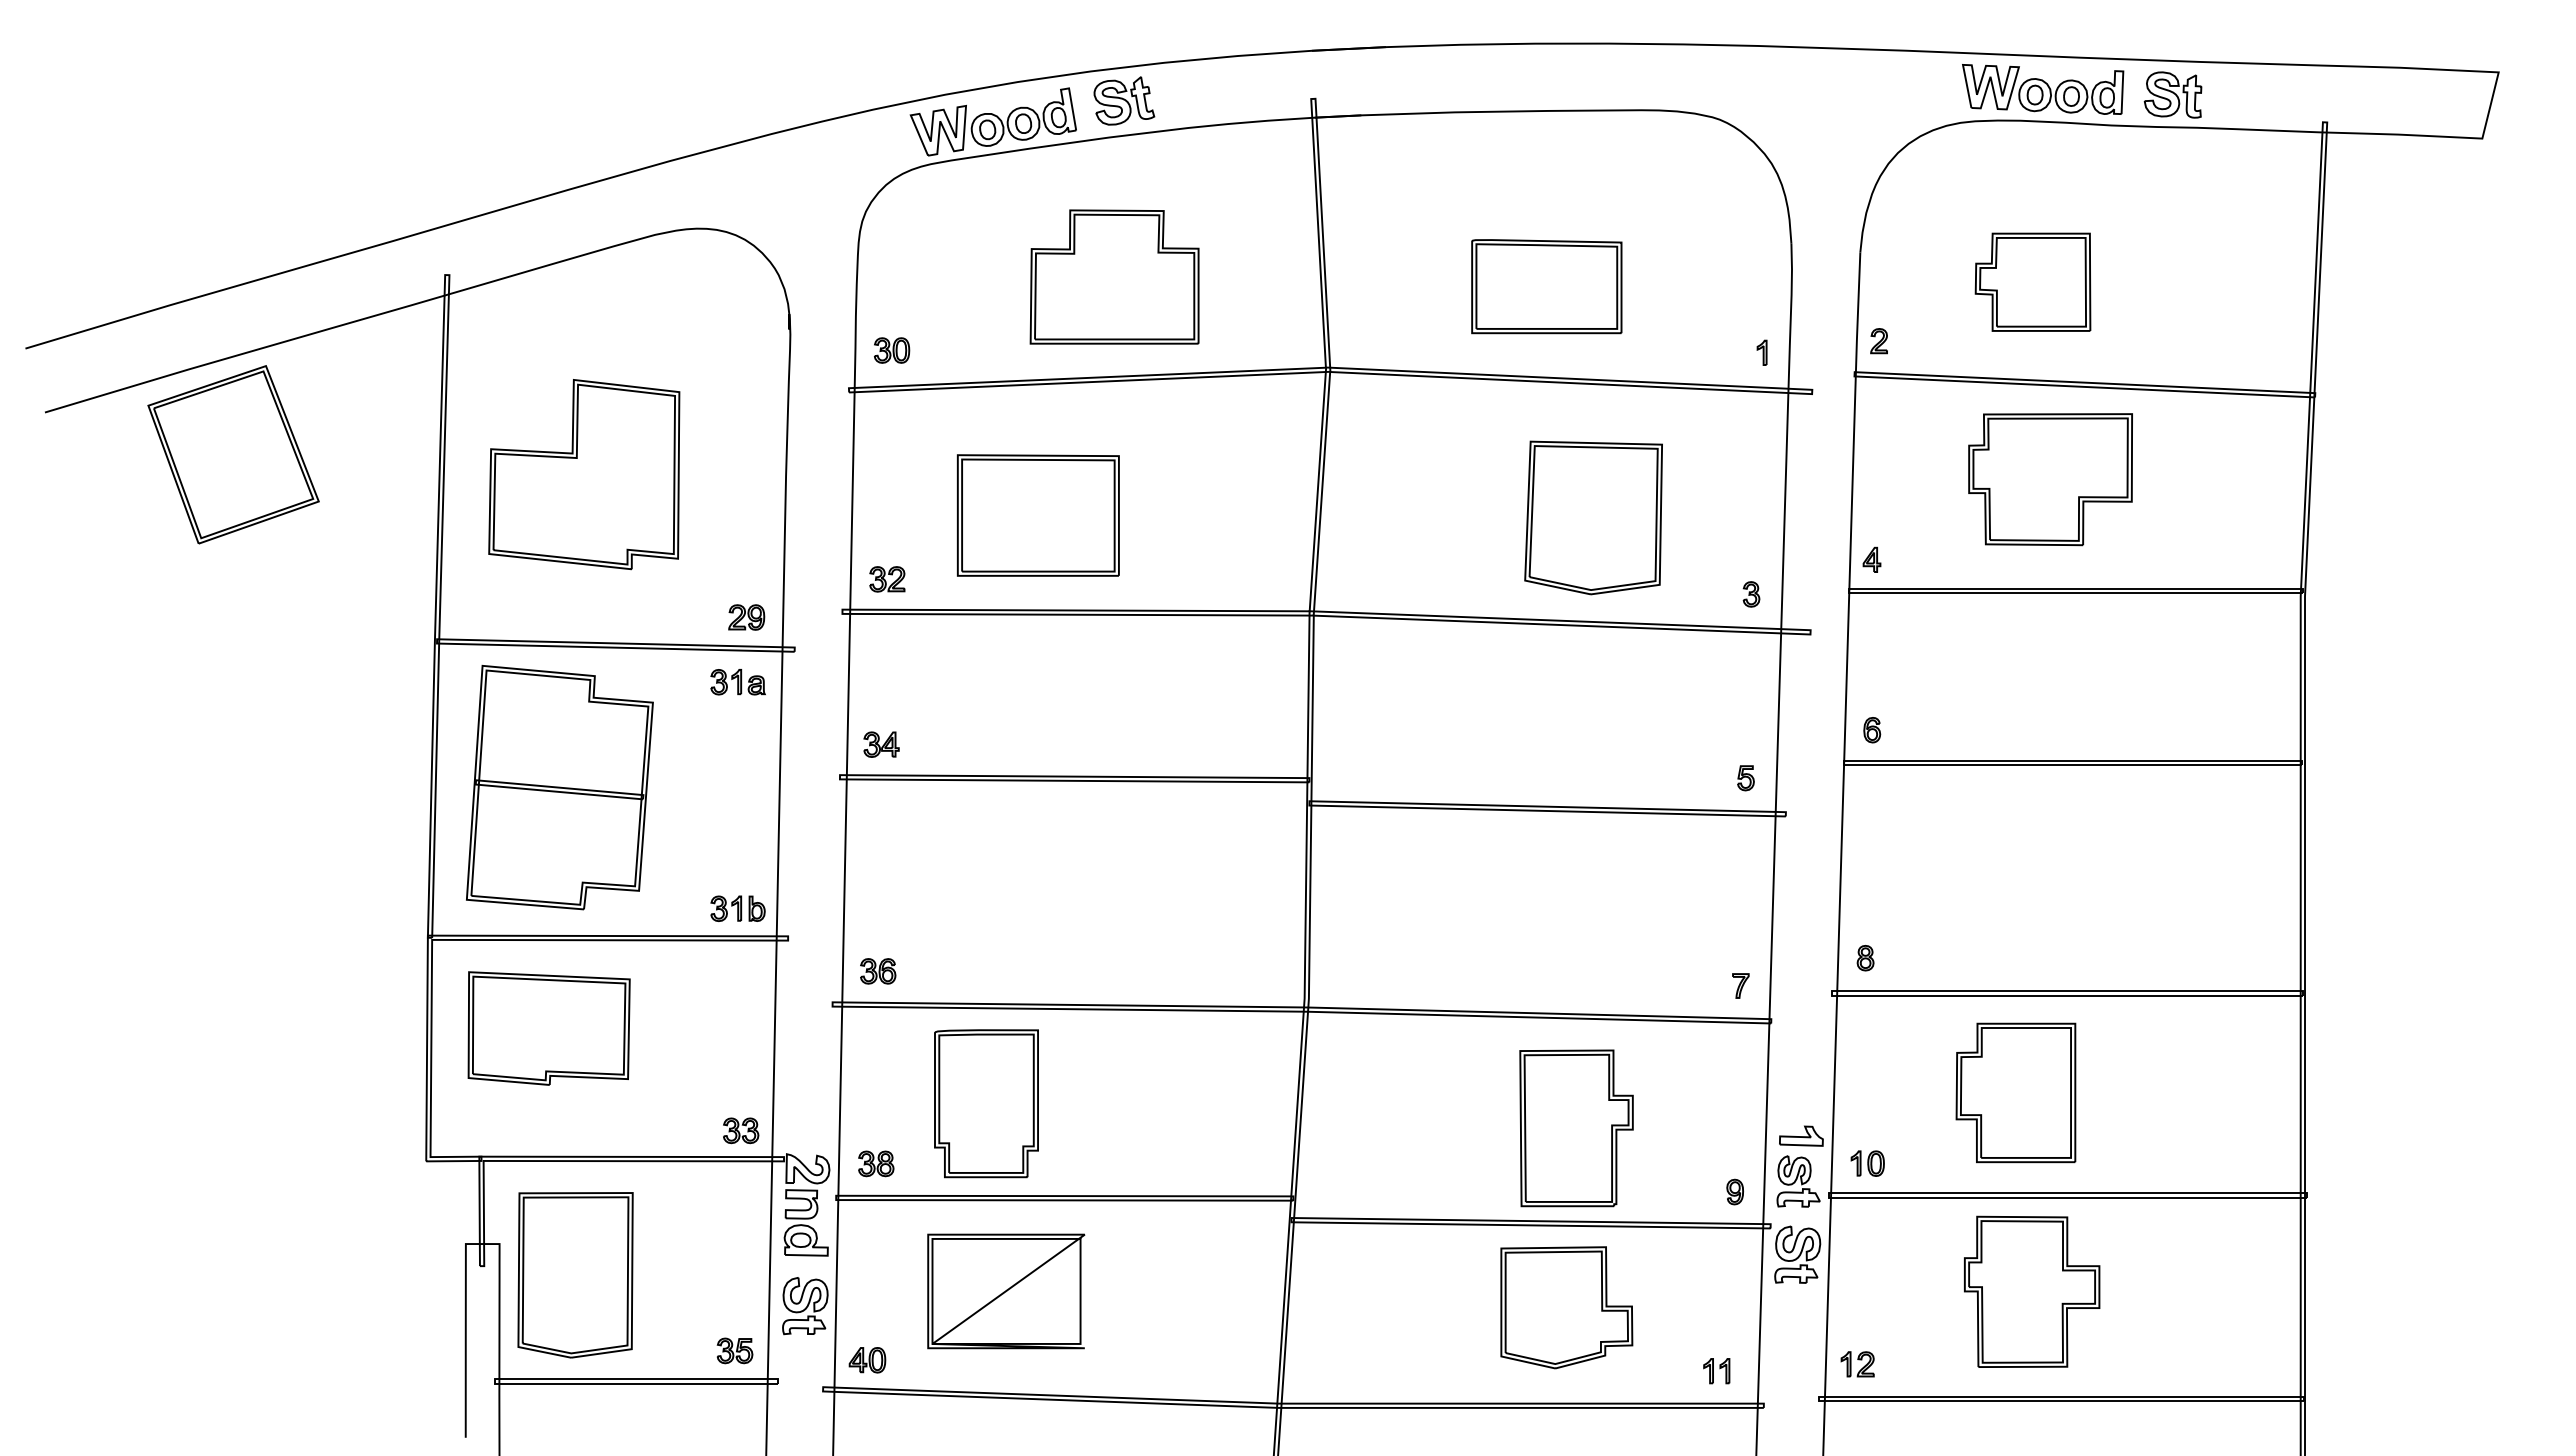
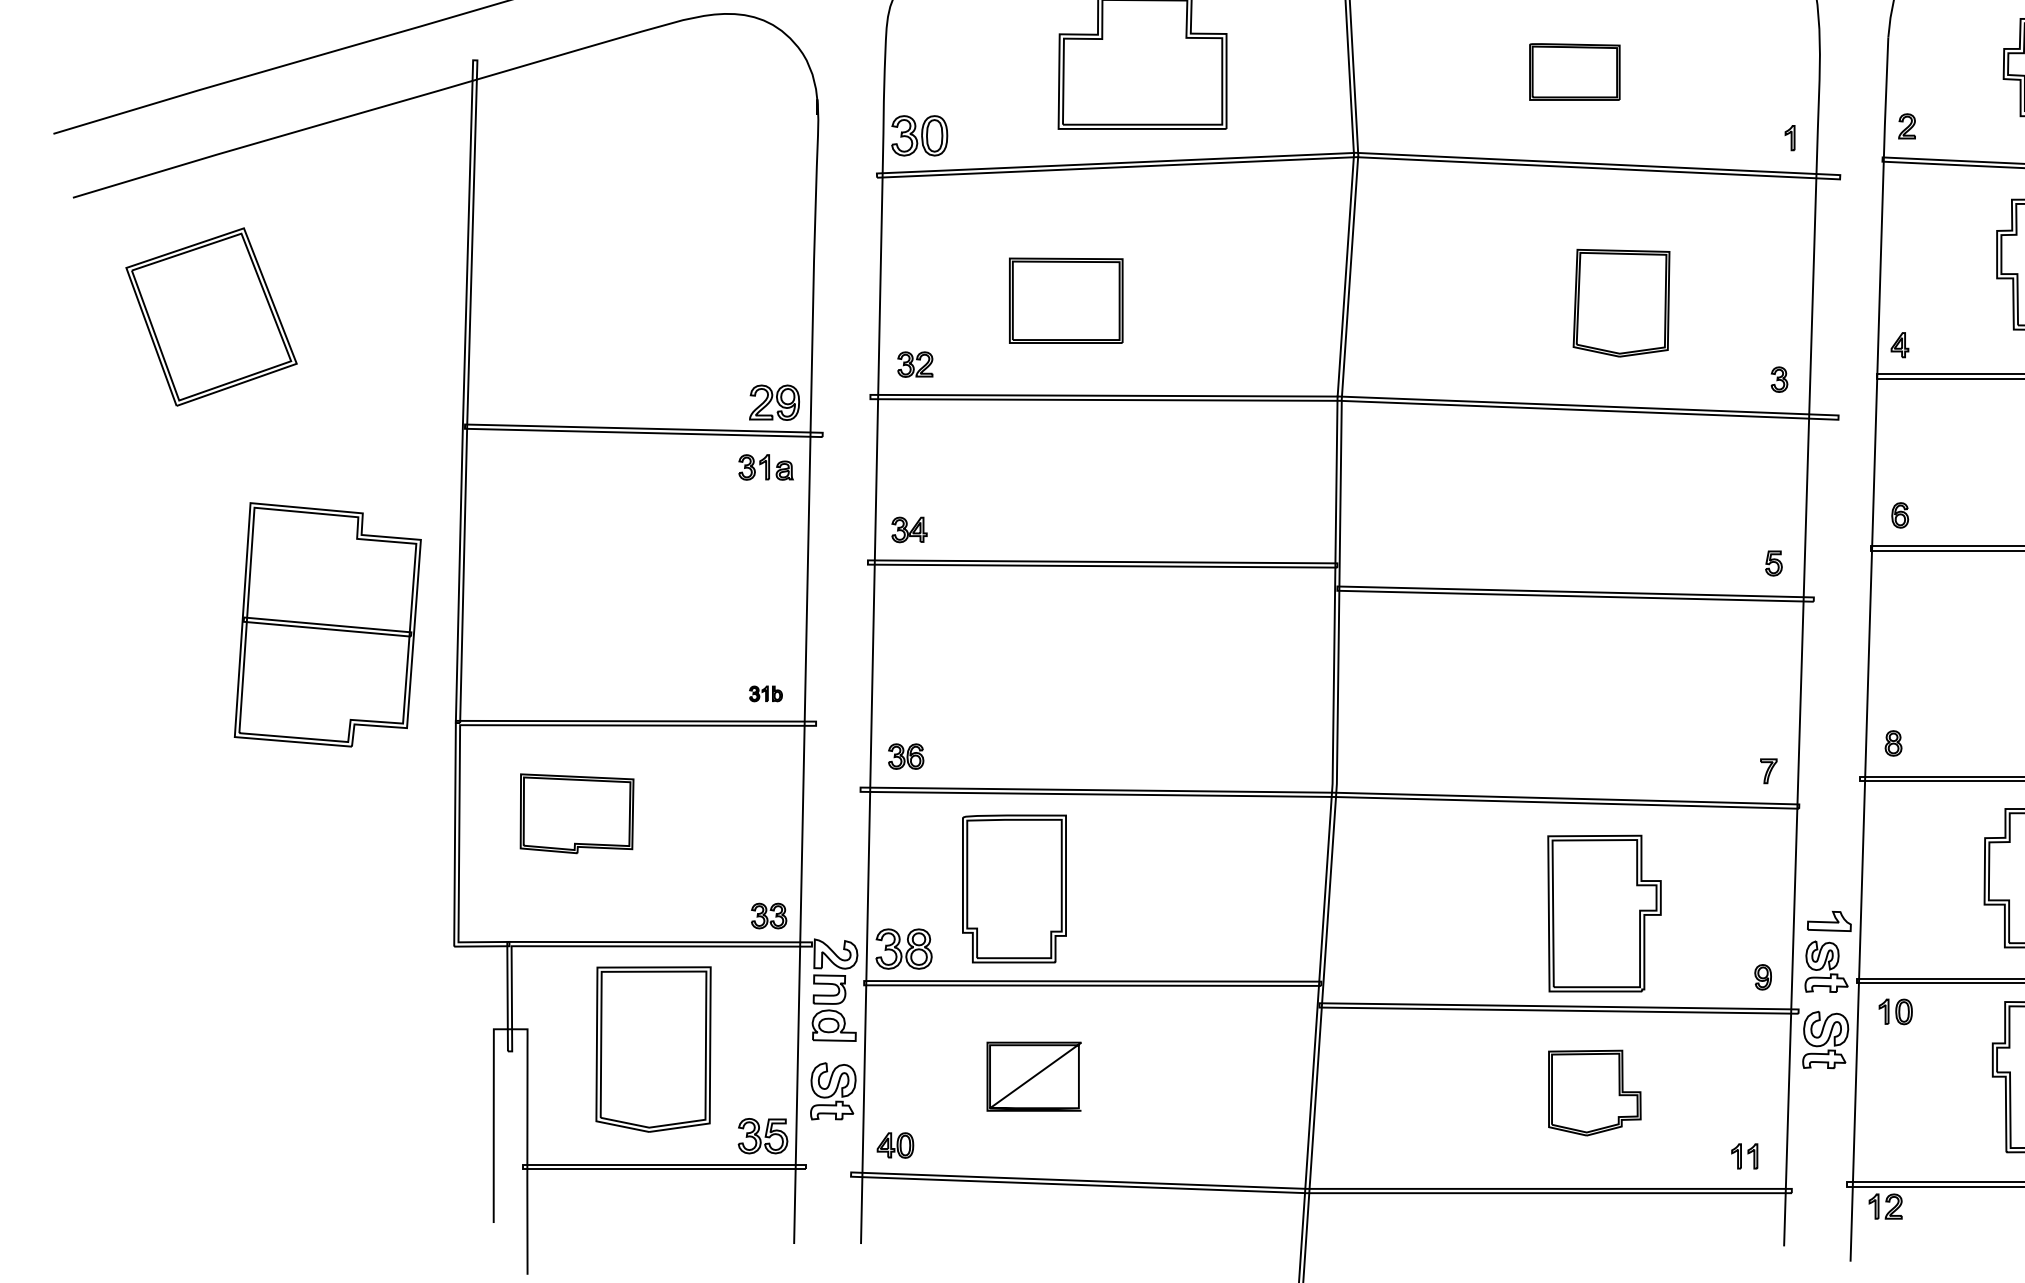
part: (1546, 286) -> (1574, 71), size x0.6
part: (892, 350) -> (920, 135), size x1.6
part: (233, 454) -> (211, 316), moved
part: (584, 474) -> (612, 259), removed
part: (1037, 515) -> (1065, 300), size x0.7
part: (1593, 517) -> (1621, 302), size x0.7
part: (746, 617) -> (774, 402), size x1.4
part: (559, 787) -> (327, 624), moved
part: (737, 908) -> (765, 693), size x0.6
part: (548, 1028) -> (576, 813), size x0.7
part: (876, 1163) -> (904, 948), size x1.6
part: (1867, 1163) -> (1895, 1011), moved
part: (575, 1275) -> (653, 1049), moved
part: (1006, 1291) -> (1034, 1076), size x0.6
part: (1566, 1307) -> (1594, 1092), size x0.7
part: (734, 1350) -> (762, 1135), size x1.4
part: (1857, 1364) -> (1885, 1206), moved

